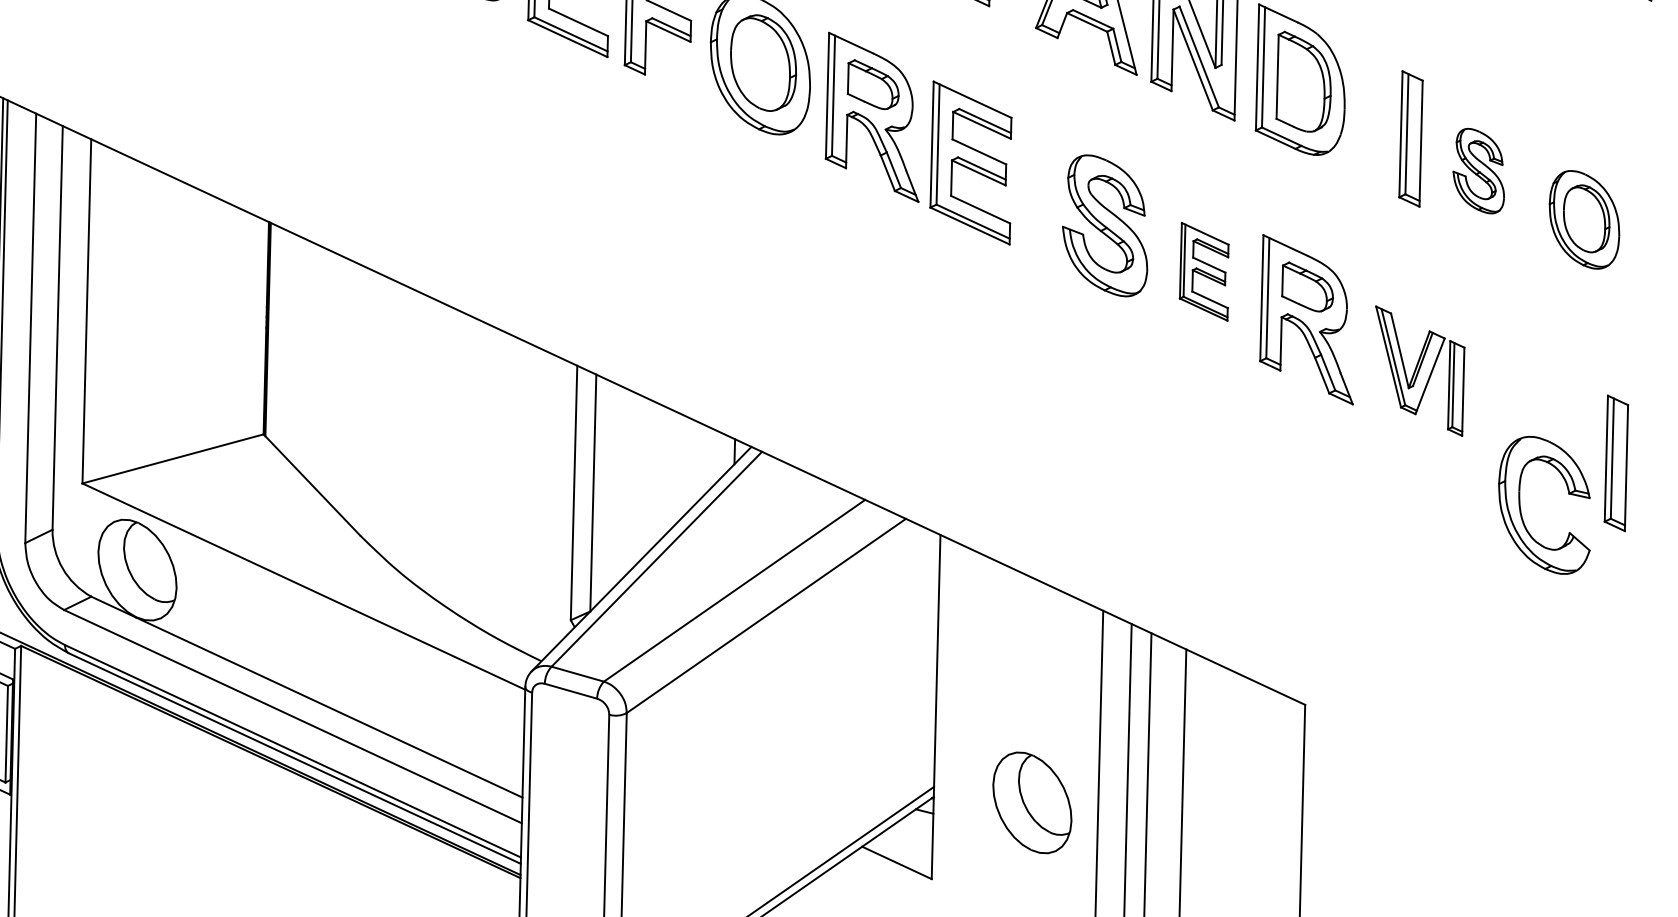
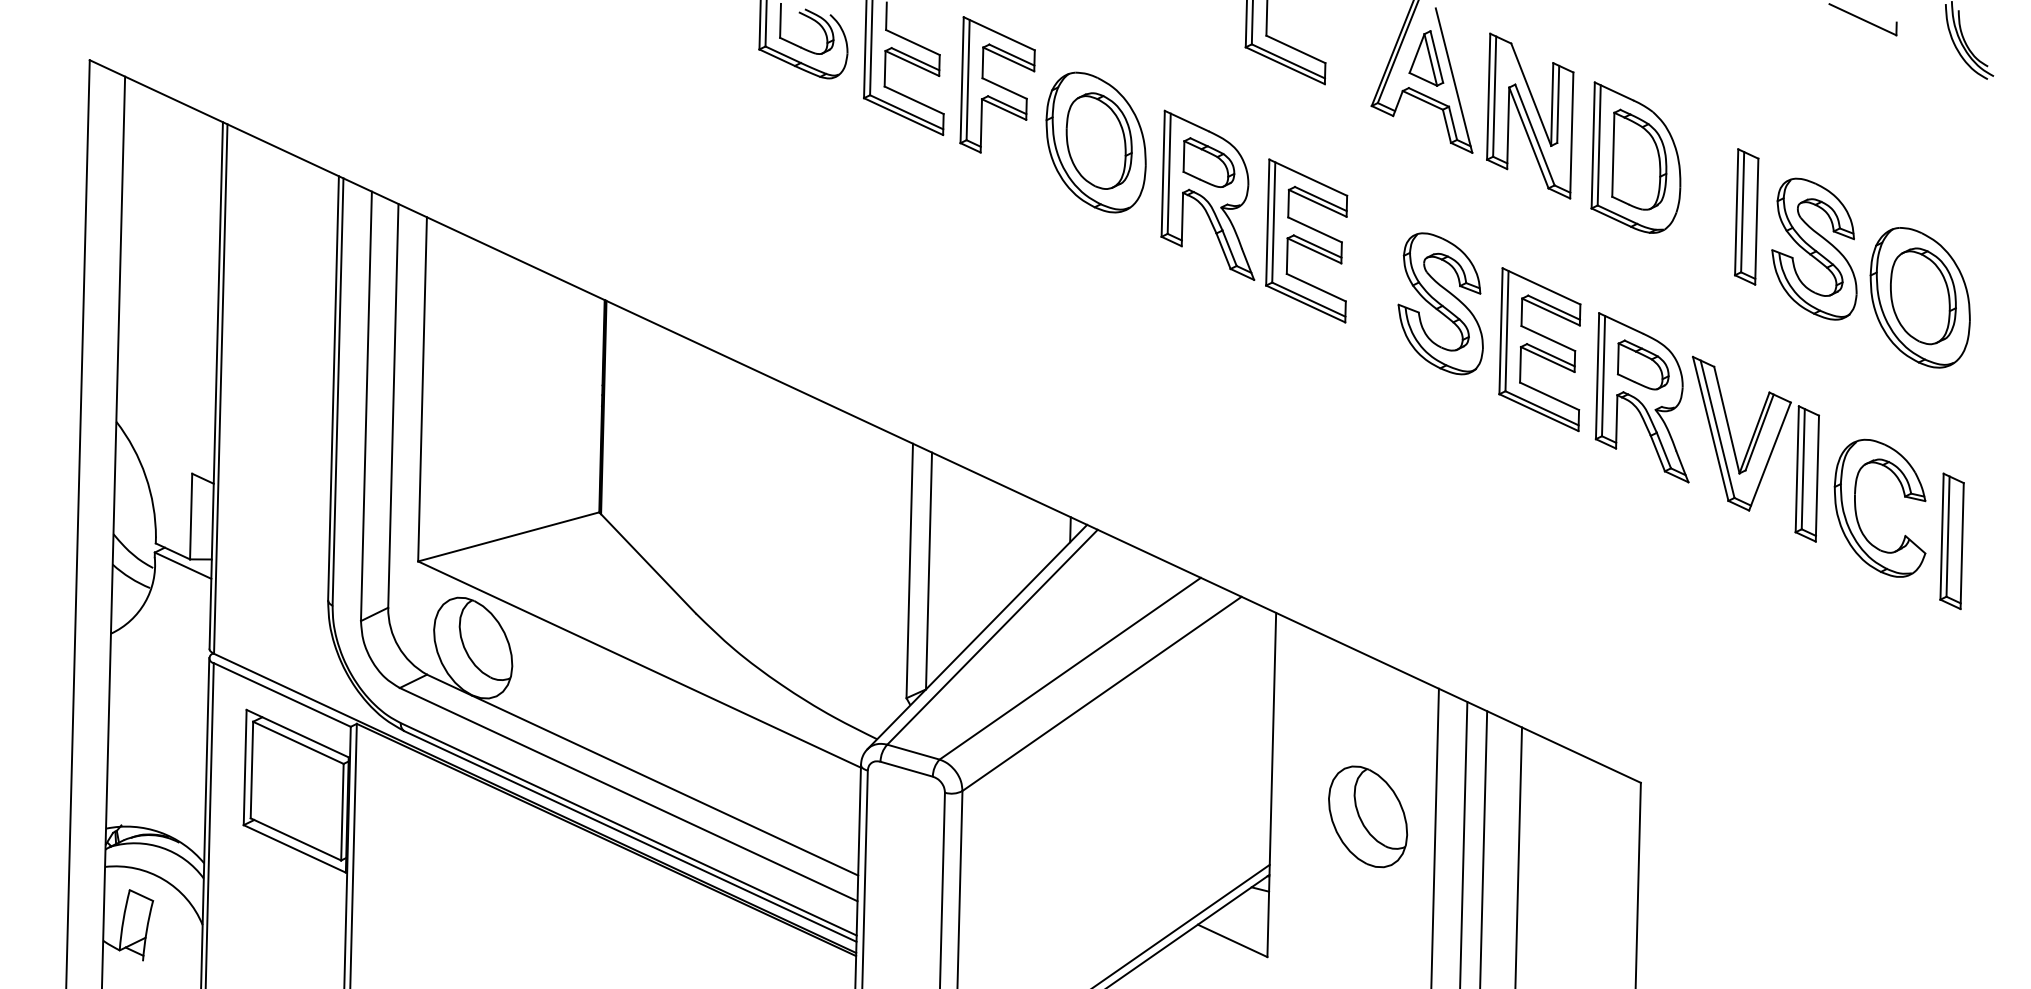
part: (1478, 170) -> (1814, 248), size x1.67
part: (1583, 219) -> (1919, 297), size x1.43
part: (1203, 271) -> (1539, 349), size x1.67
part: (1419, 370) -> (1755, 448), size x1.43
part: (1520, 504) -> (1856, 507), moved
part: (1032, 802) -> (1368, 816), moved

